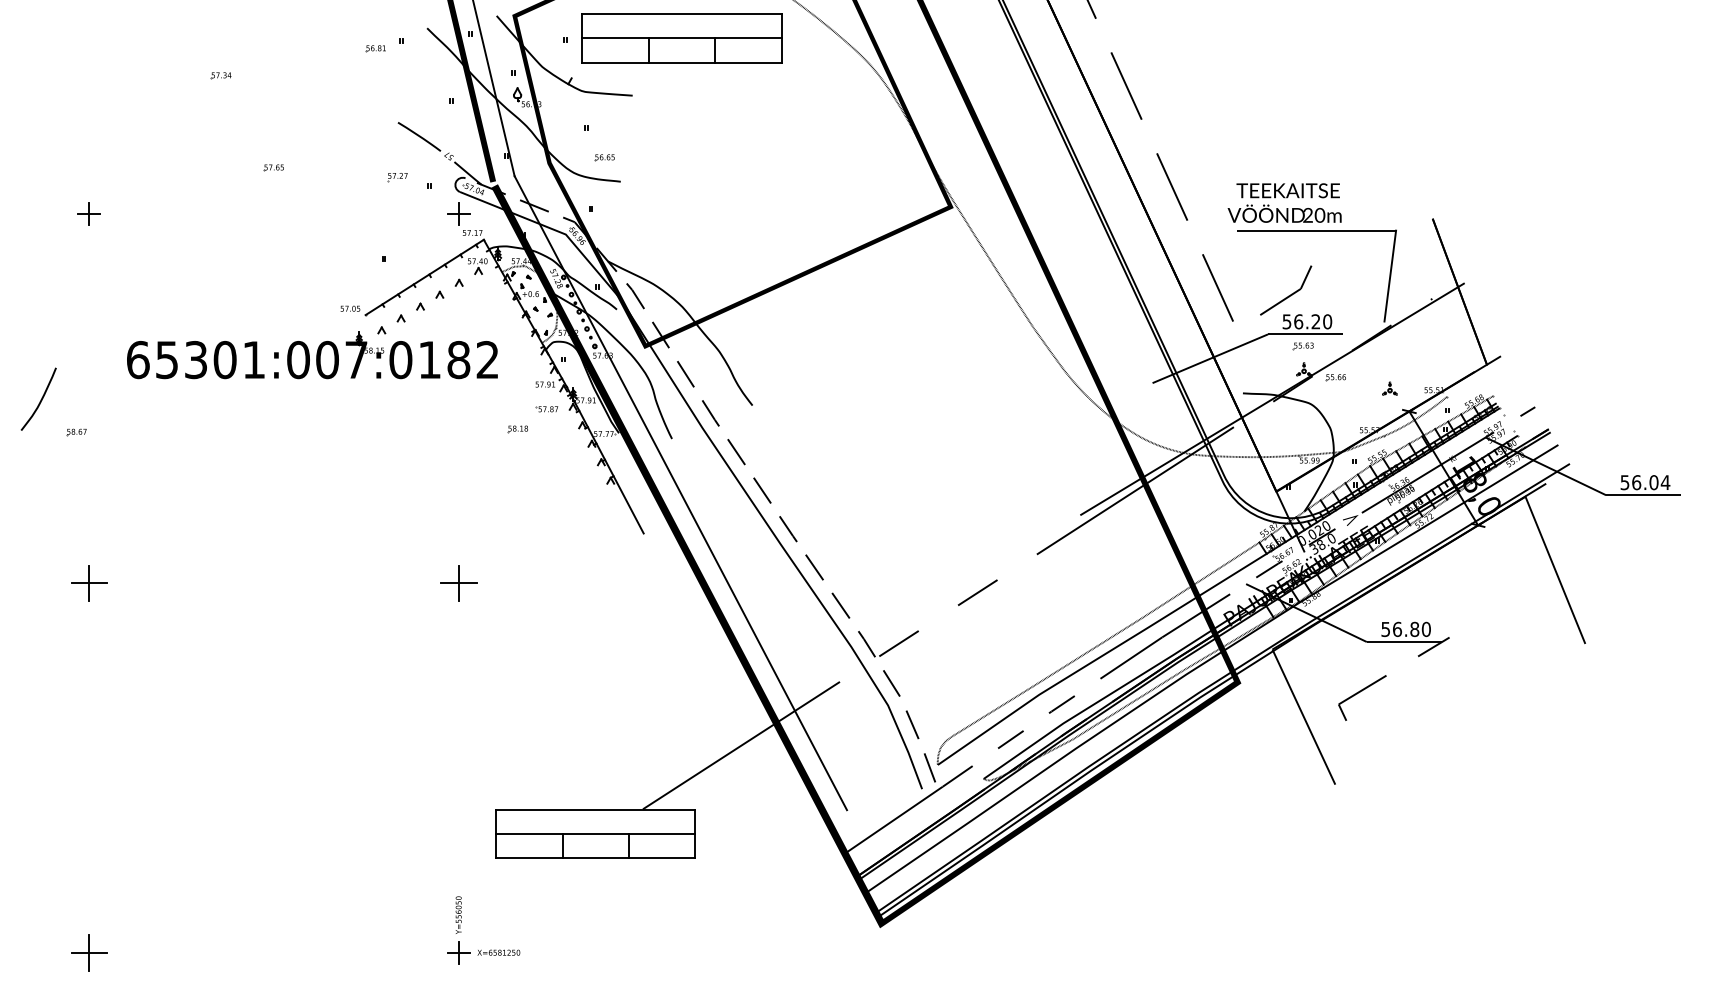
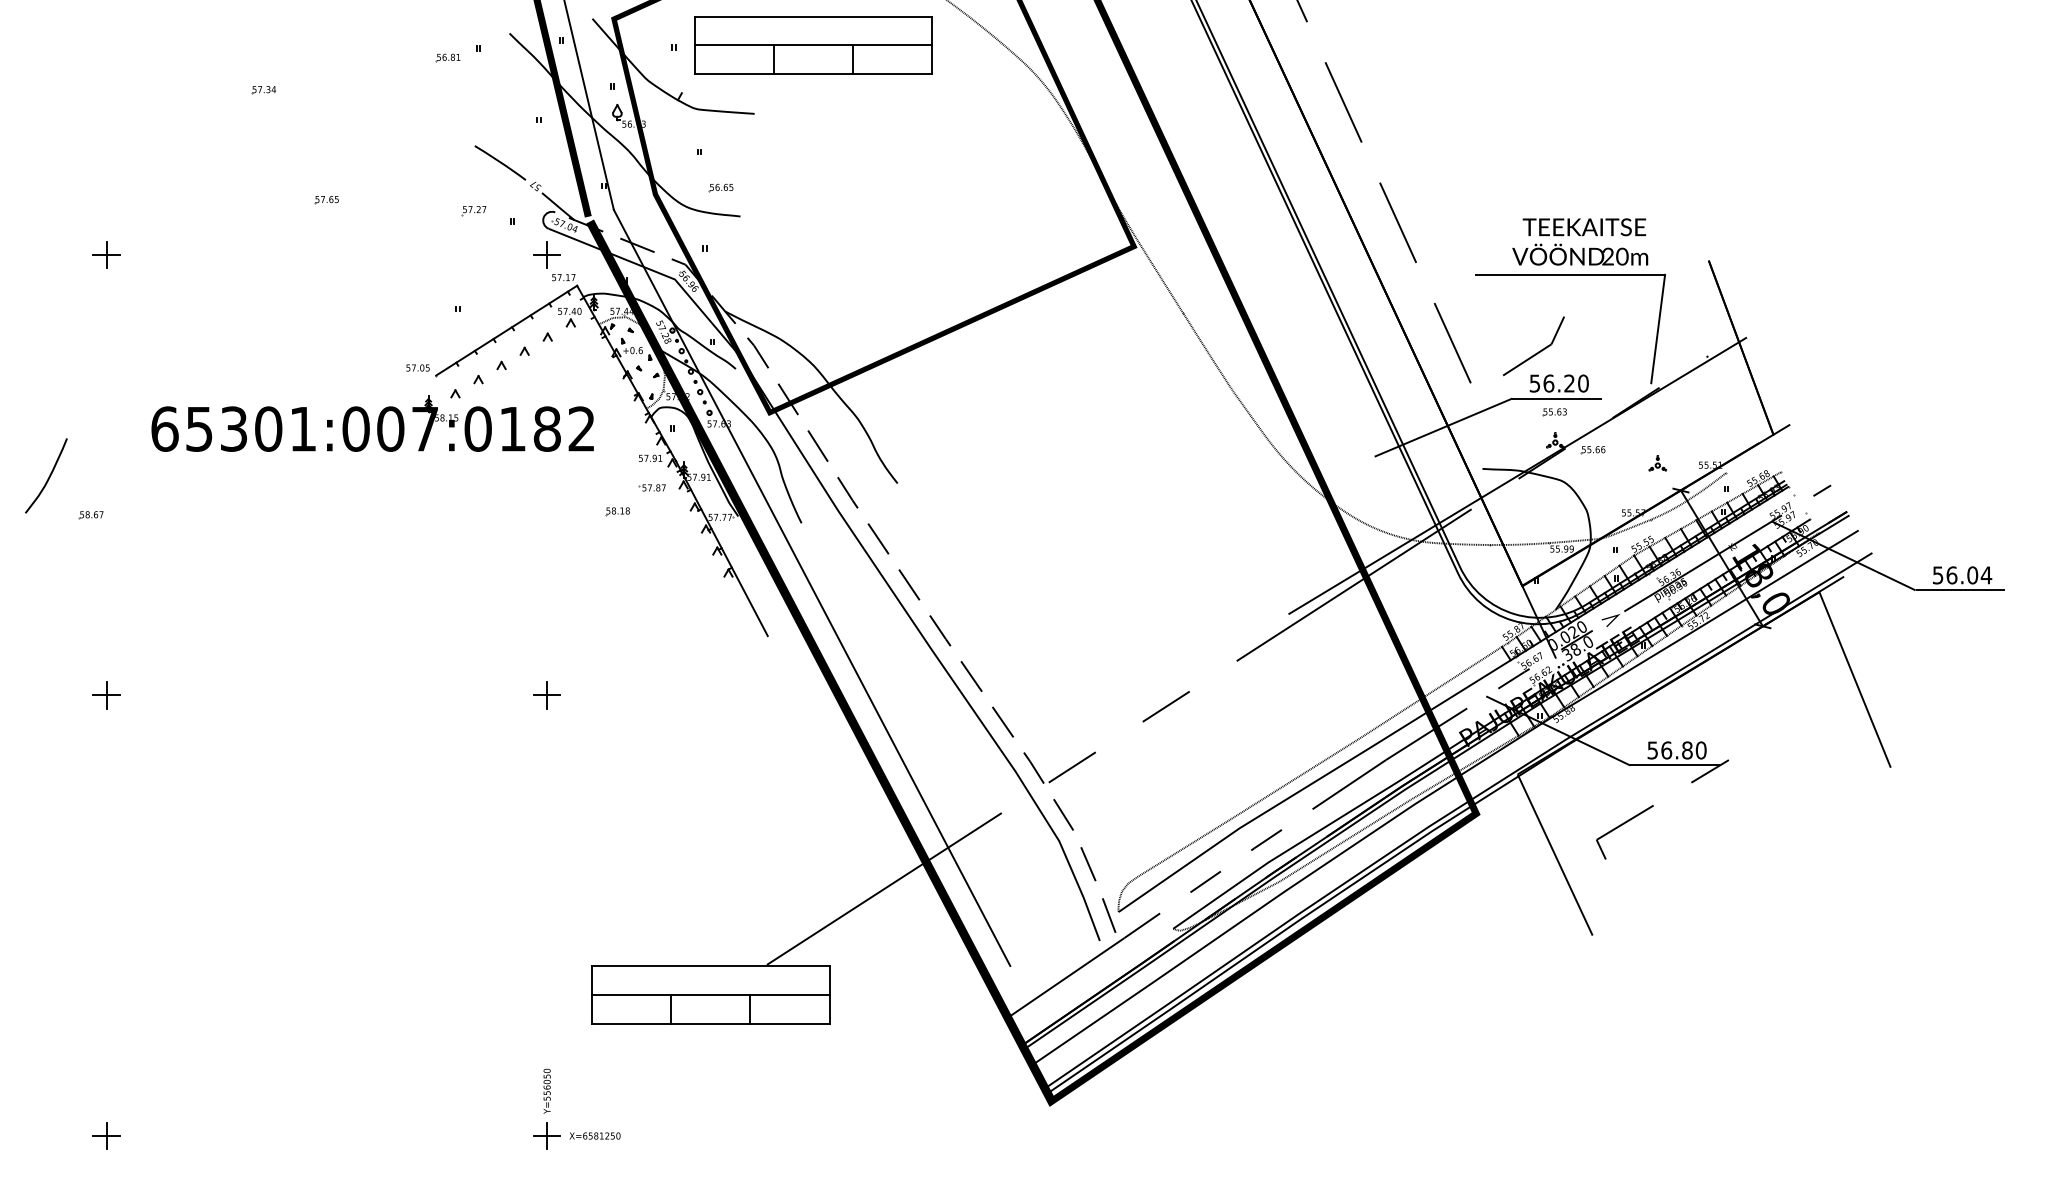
text: (1284, 202) -> (1580, 241), moved
part: (89, 583) -> (106, 695), size x0.62
part: (458, 583) -> (546, 695), size x0.62
part: (89, 952) -> (106, 1135), size x0.62

